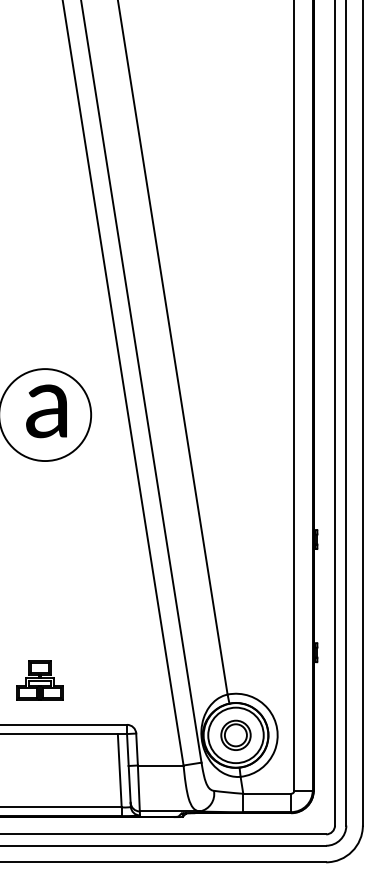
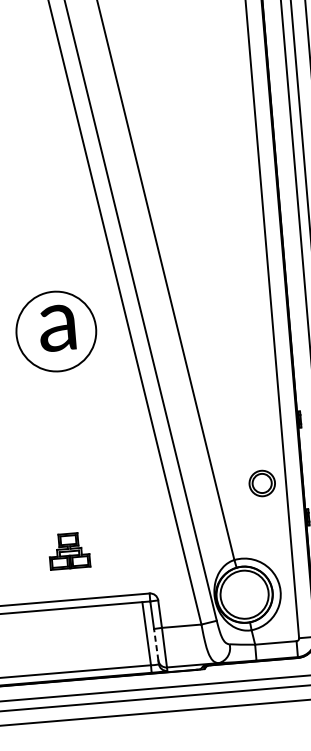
part: (39, 680) -> (68, 551), moved
part: (235, 734) -> (261, 482), moved
line: (129, 783) -> (156, 644), solid -> dashed

